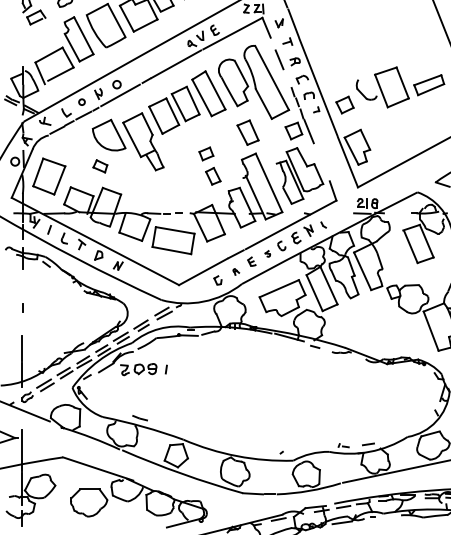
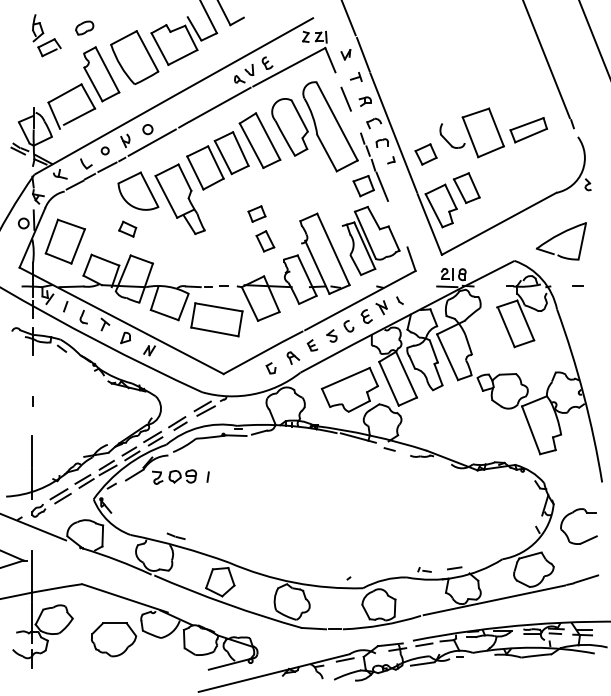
part: (247, 132) -> (466, 188), moved
part: (267, 253) -> (331, 335), size x1.67
part: (236, 271) -> (293, 357), size x1.67

